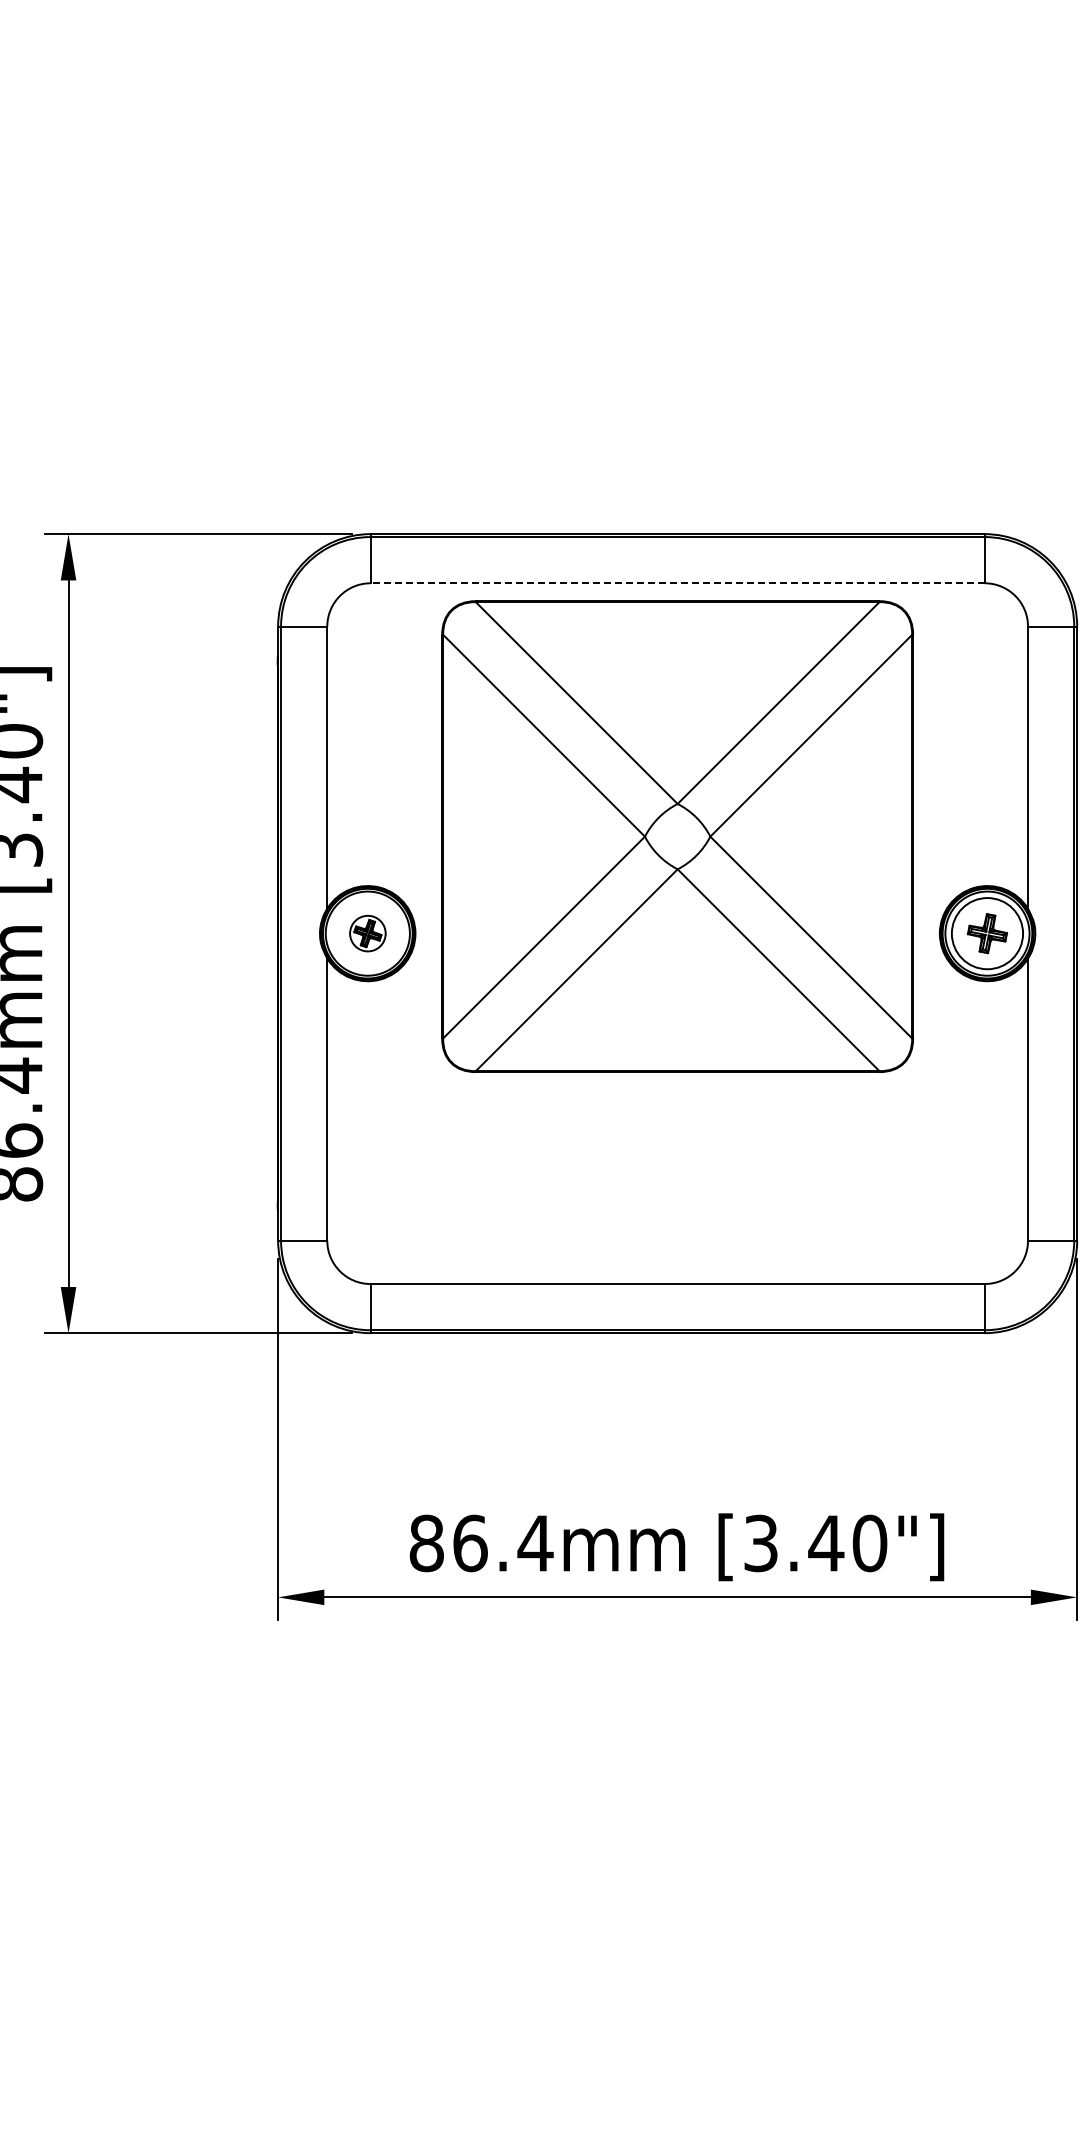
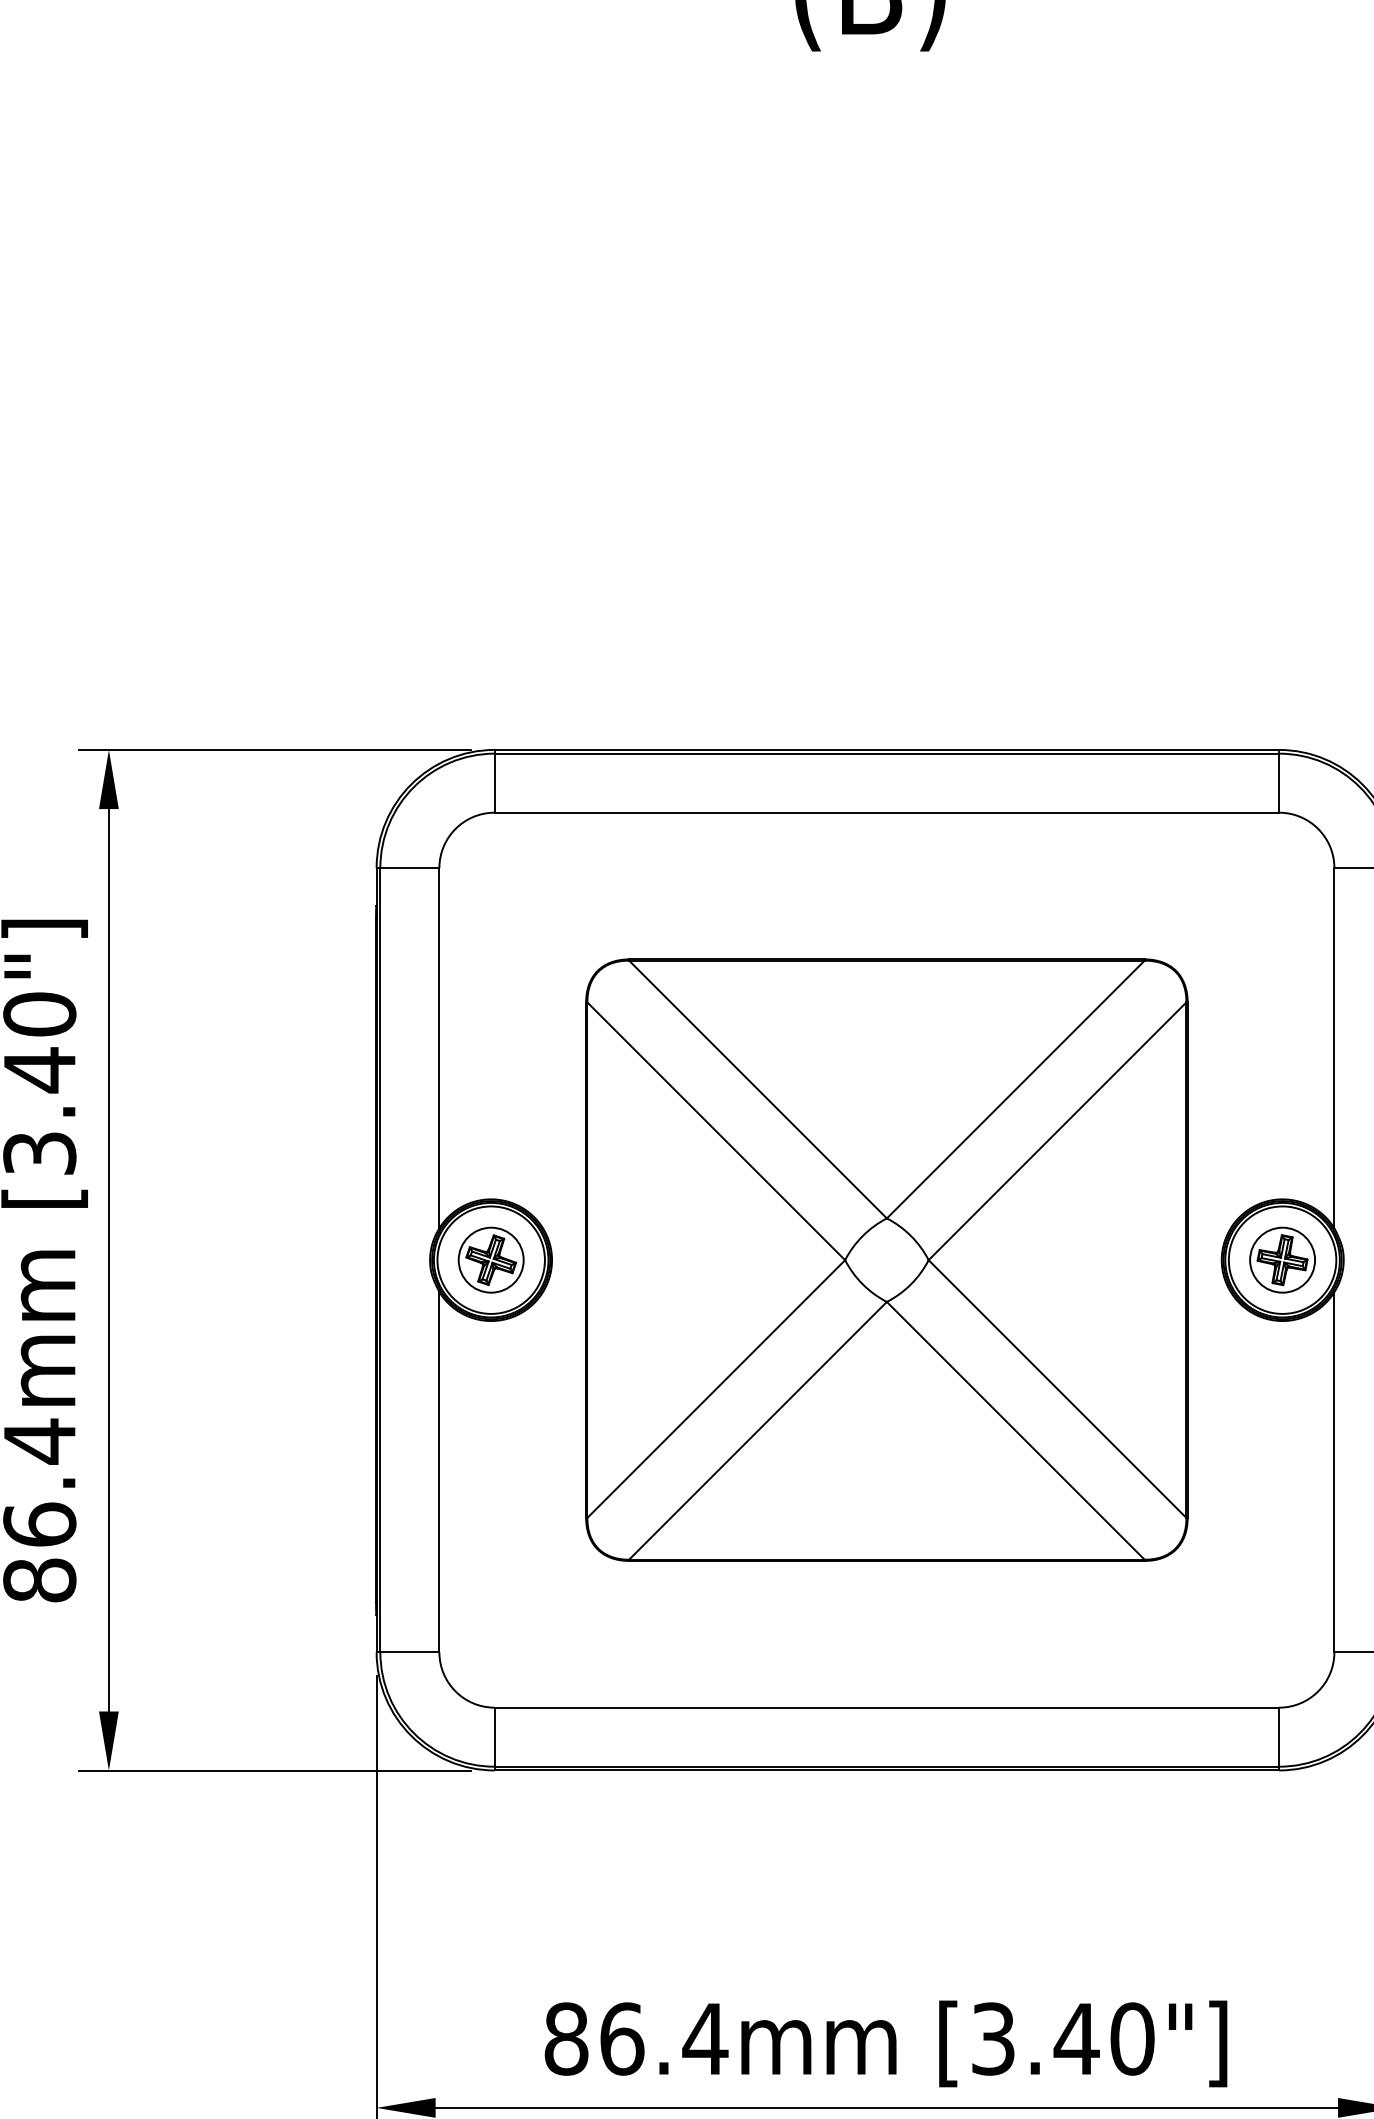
line: (677, 583) -> (886, 812), dashed -> solid
part: (677, 836) -> (886, 1259), moved
part: (367, 933) -> (490, 1259), size x1.43
circle: (987, 933) -> (1282, 1259), size x0.71

